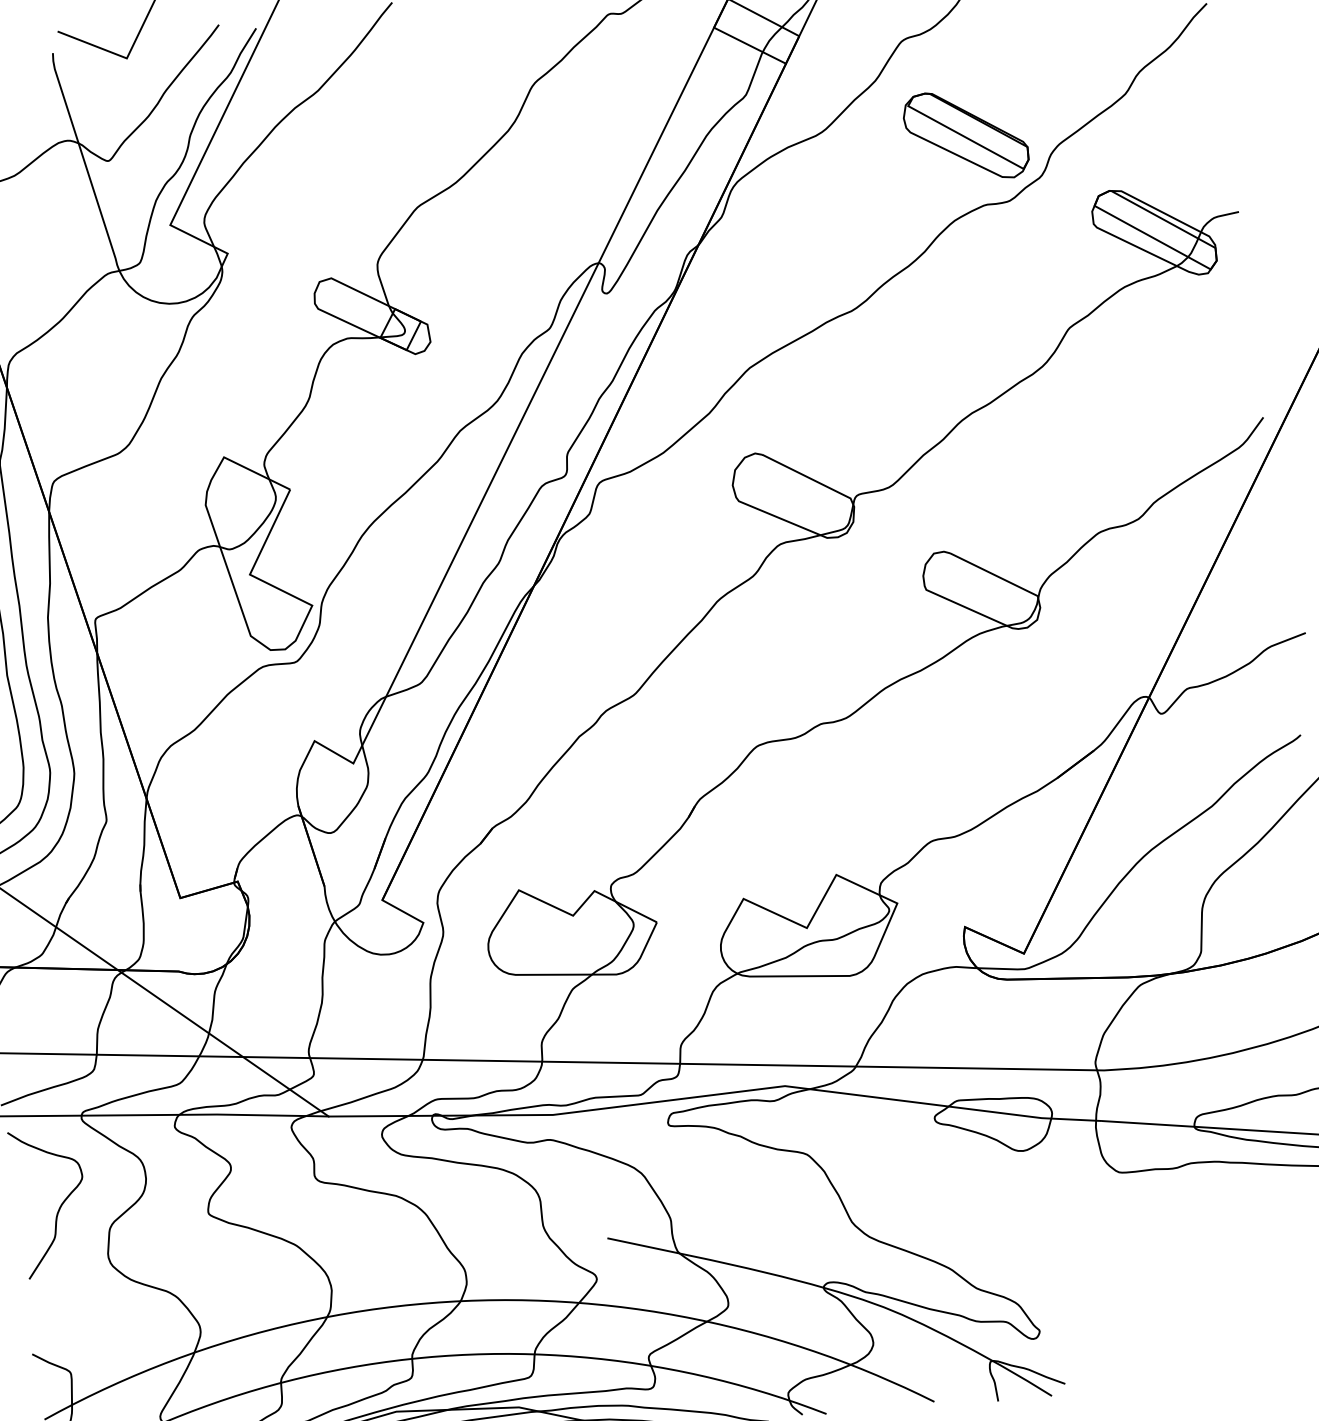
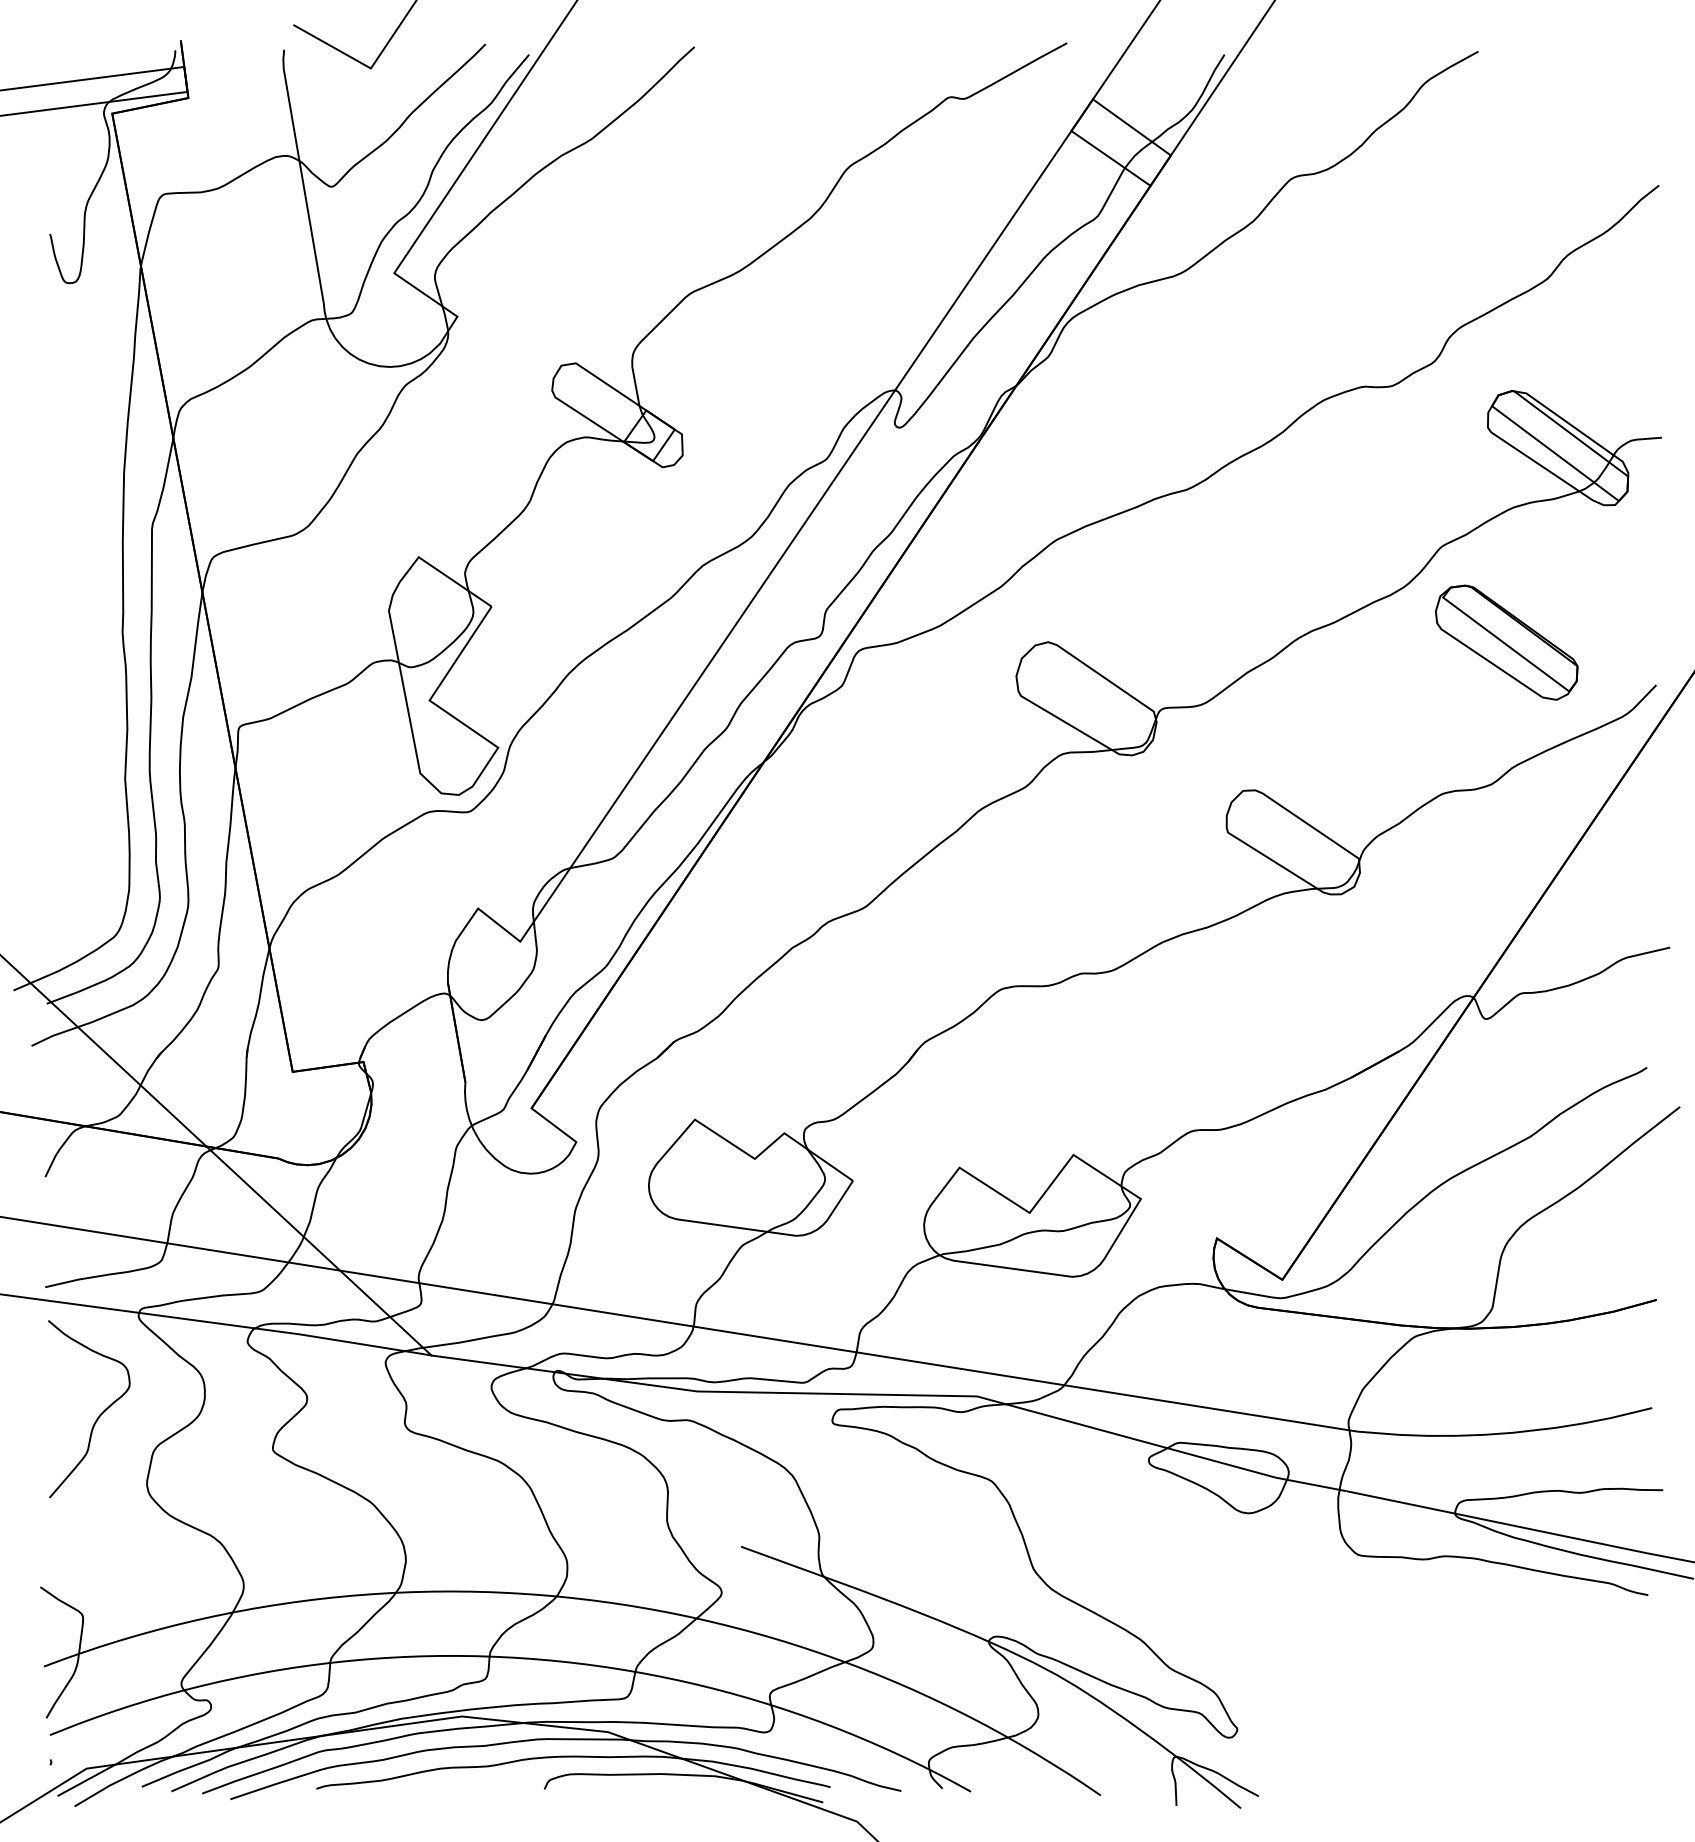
part: (965, 135) -> (1506, 642), moved

